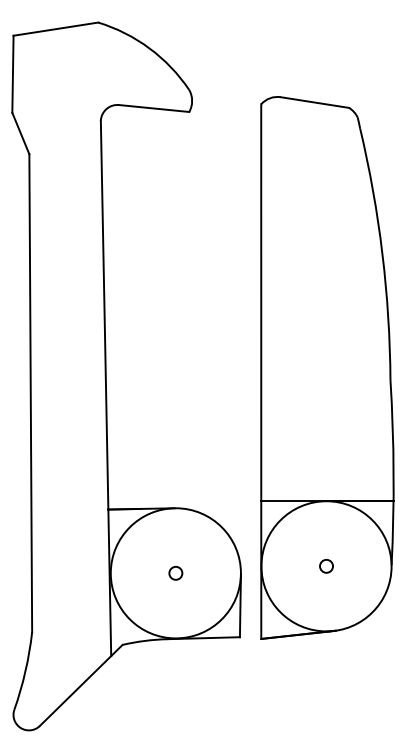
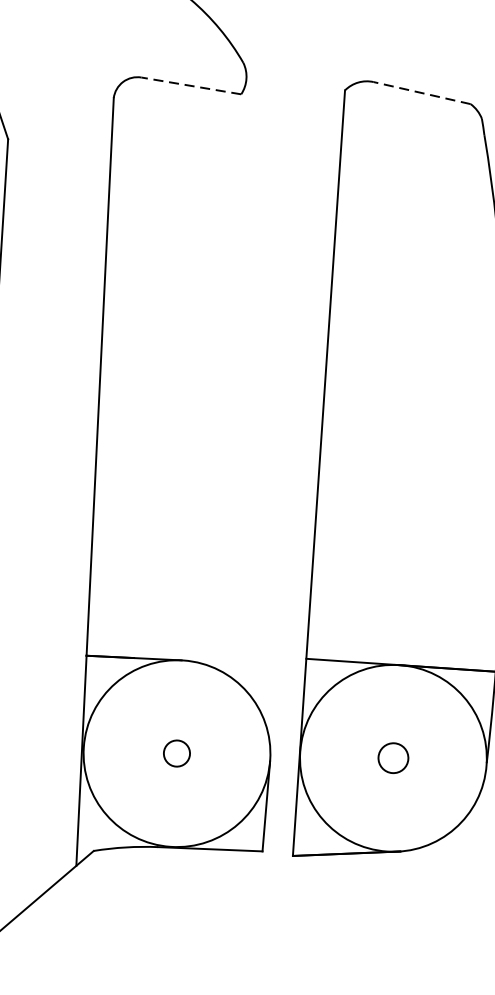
line: (314, 102) -> (421, 92), solid -> dashed
line: (153, 108) -> (190, 85), solid -> dashed
circle: (326, 566) -> (393, 758), size x1.6
circle: (175, 573) -> (176, 753), size x1.4

